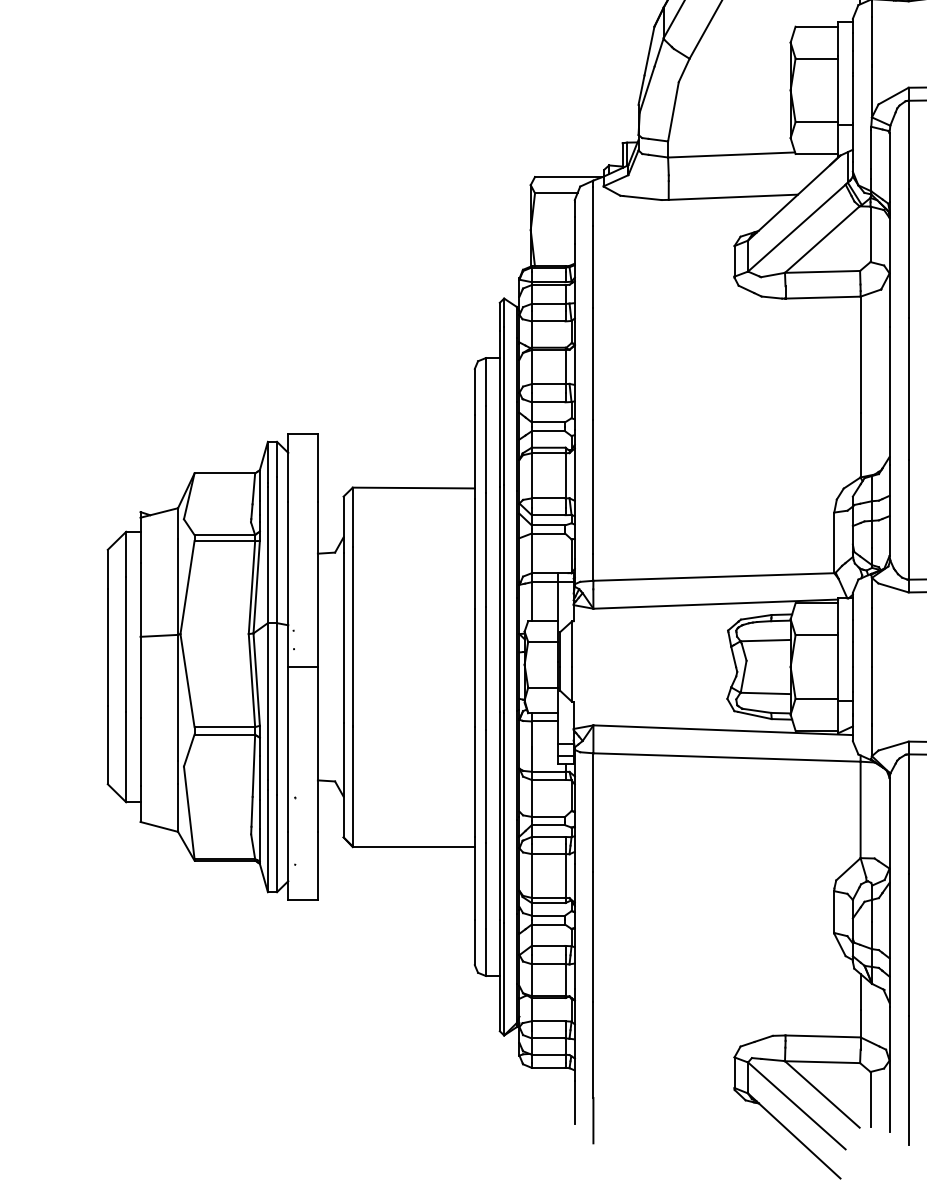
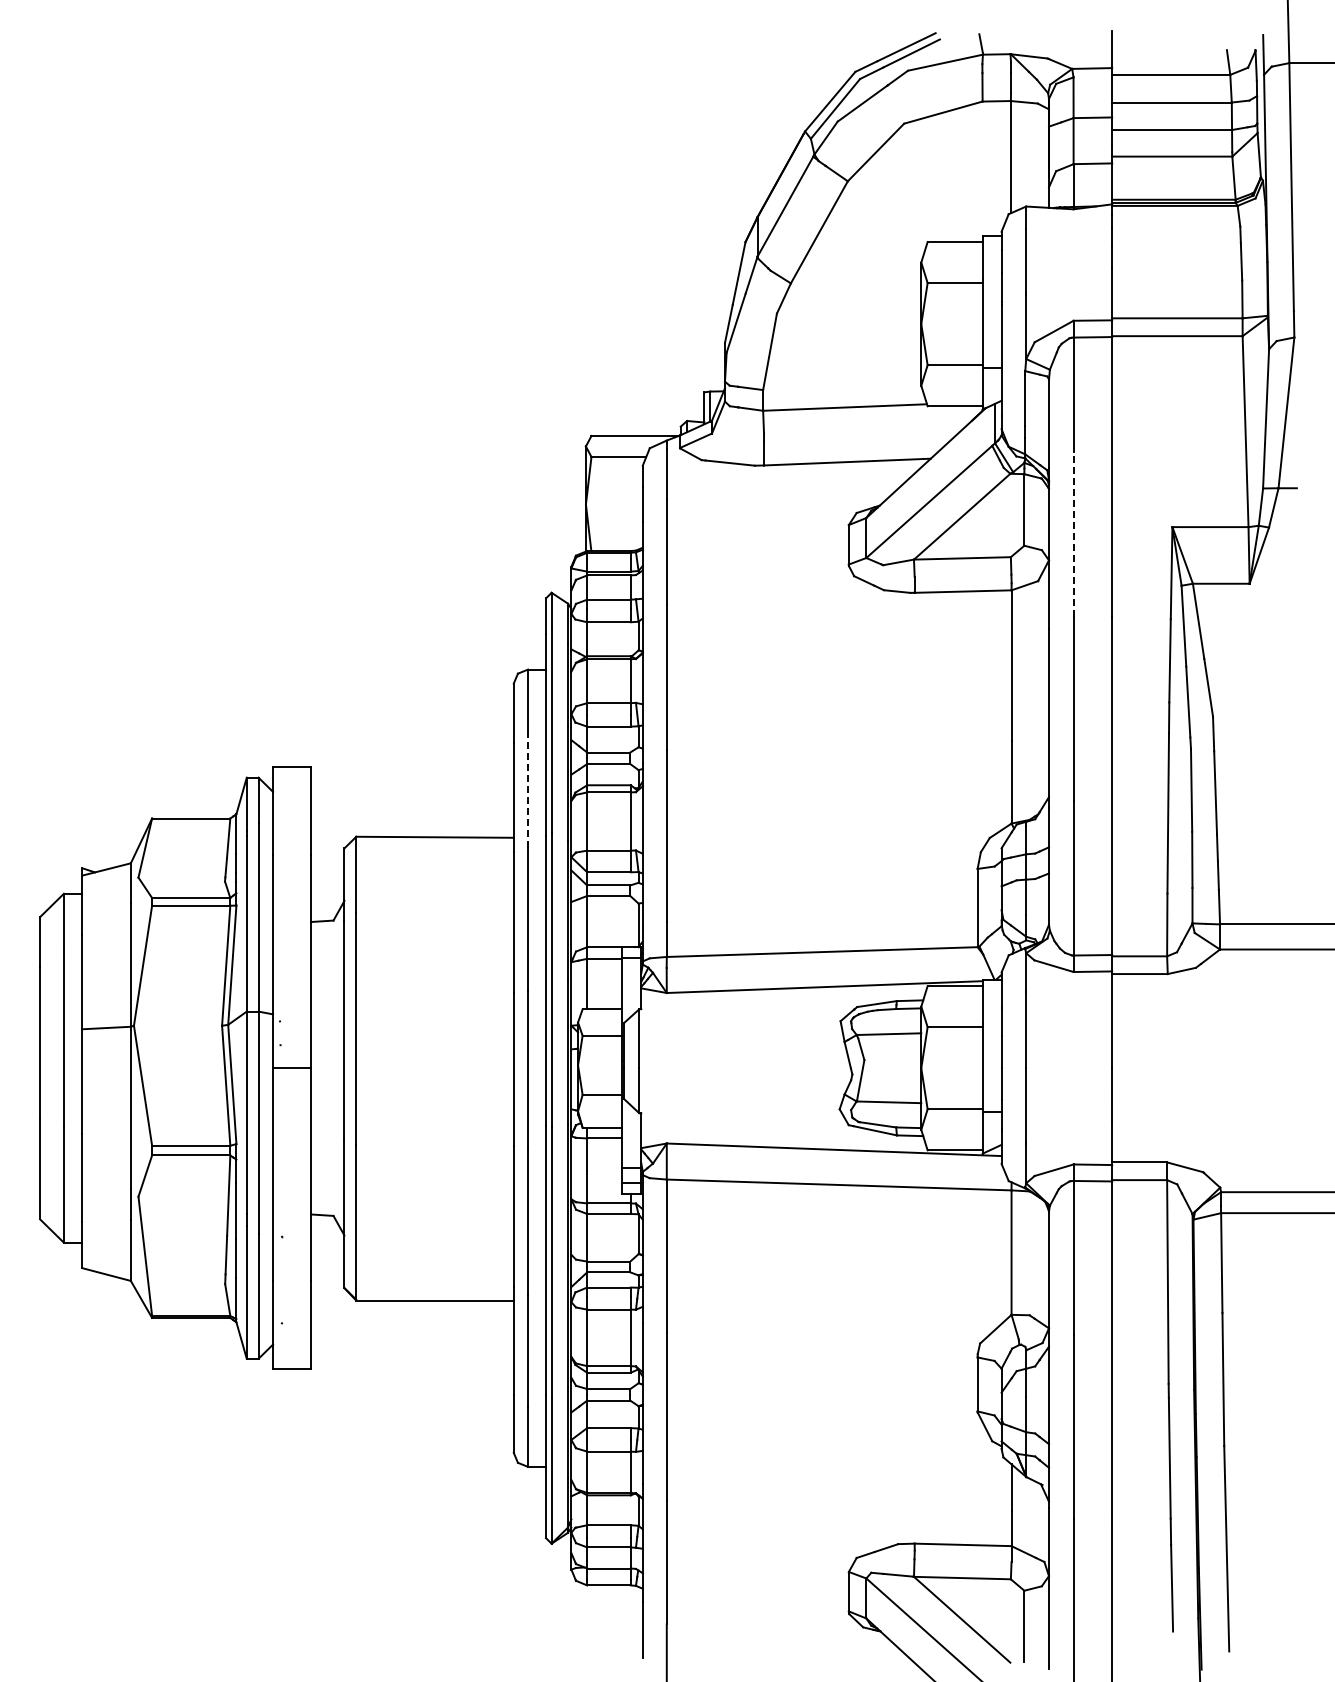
line: (908, 253) -> (1073, 534), solid -> dashed
line: (486, 450) -> (528, 788), solid -> dashed

